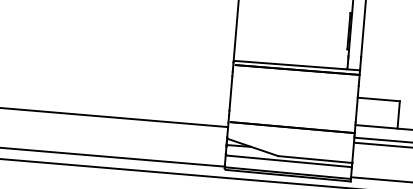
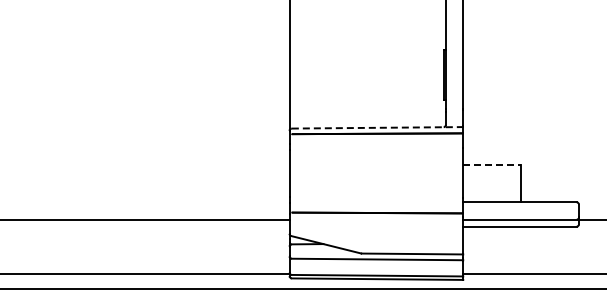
line: (297, 65) -> (377, 127), solid -> dashed
line: (379, 99) -> (492, 164), solid -> dashed

